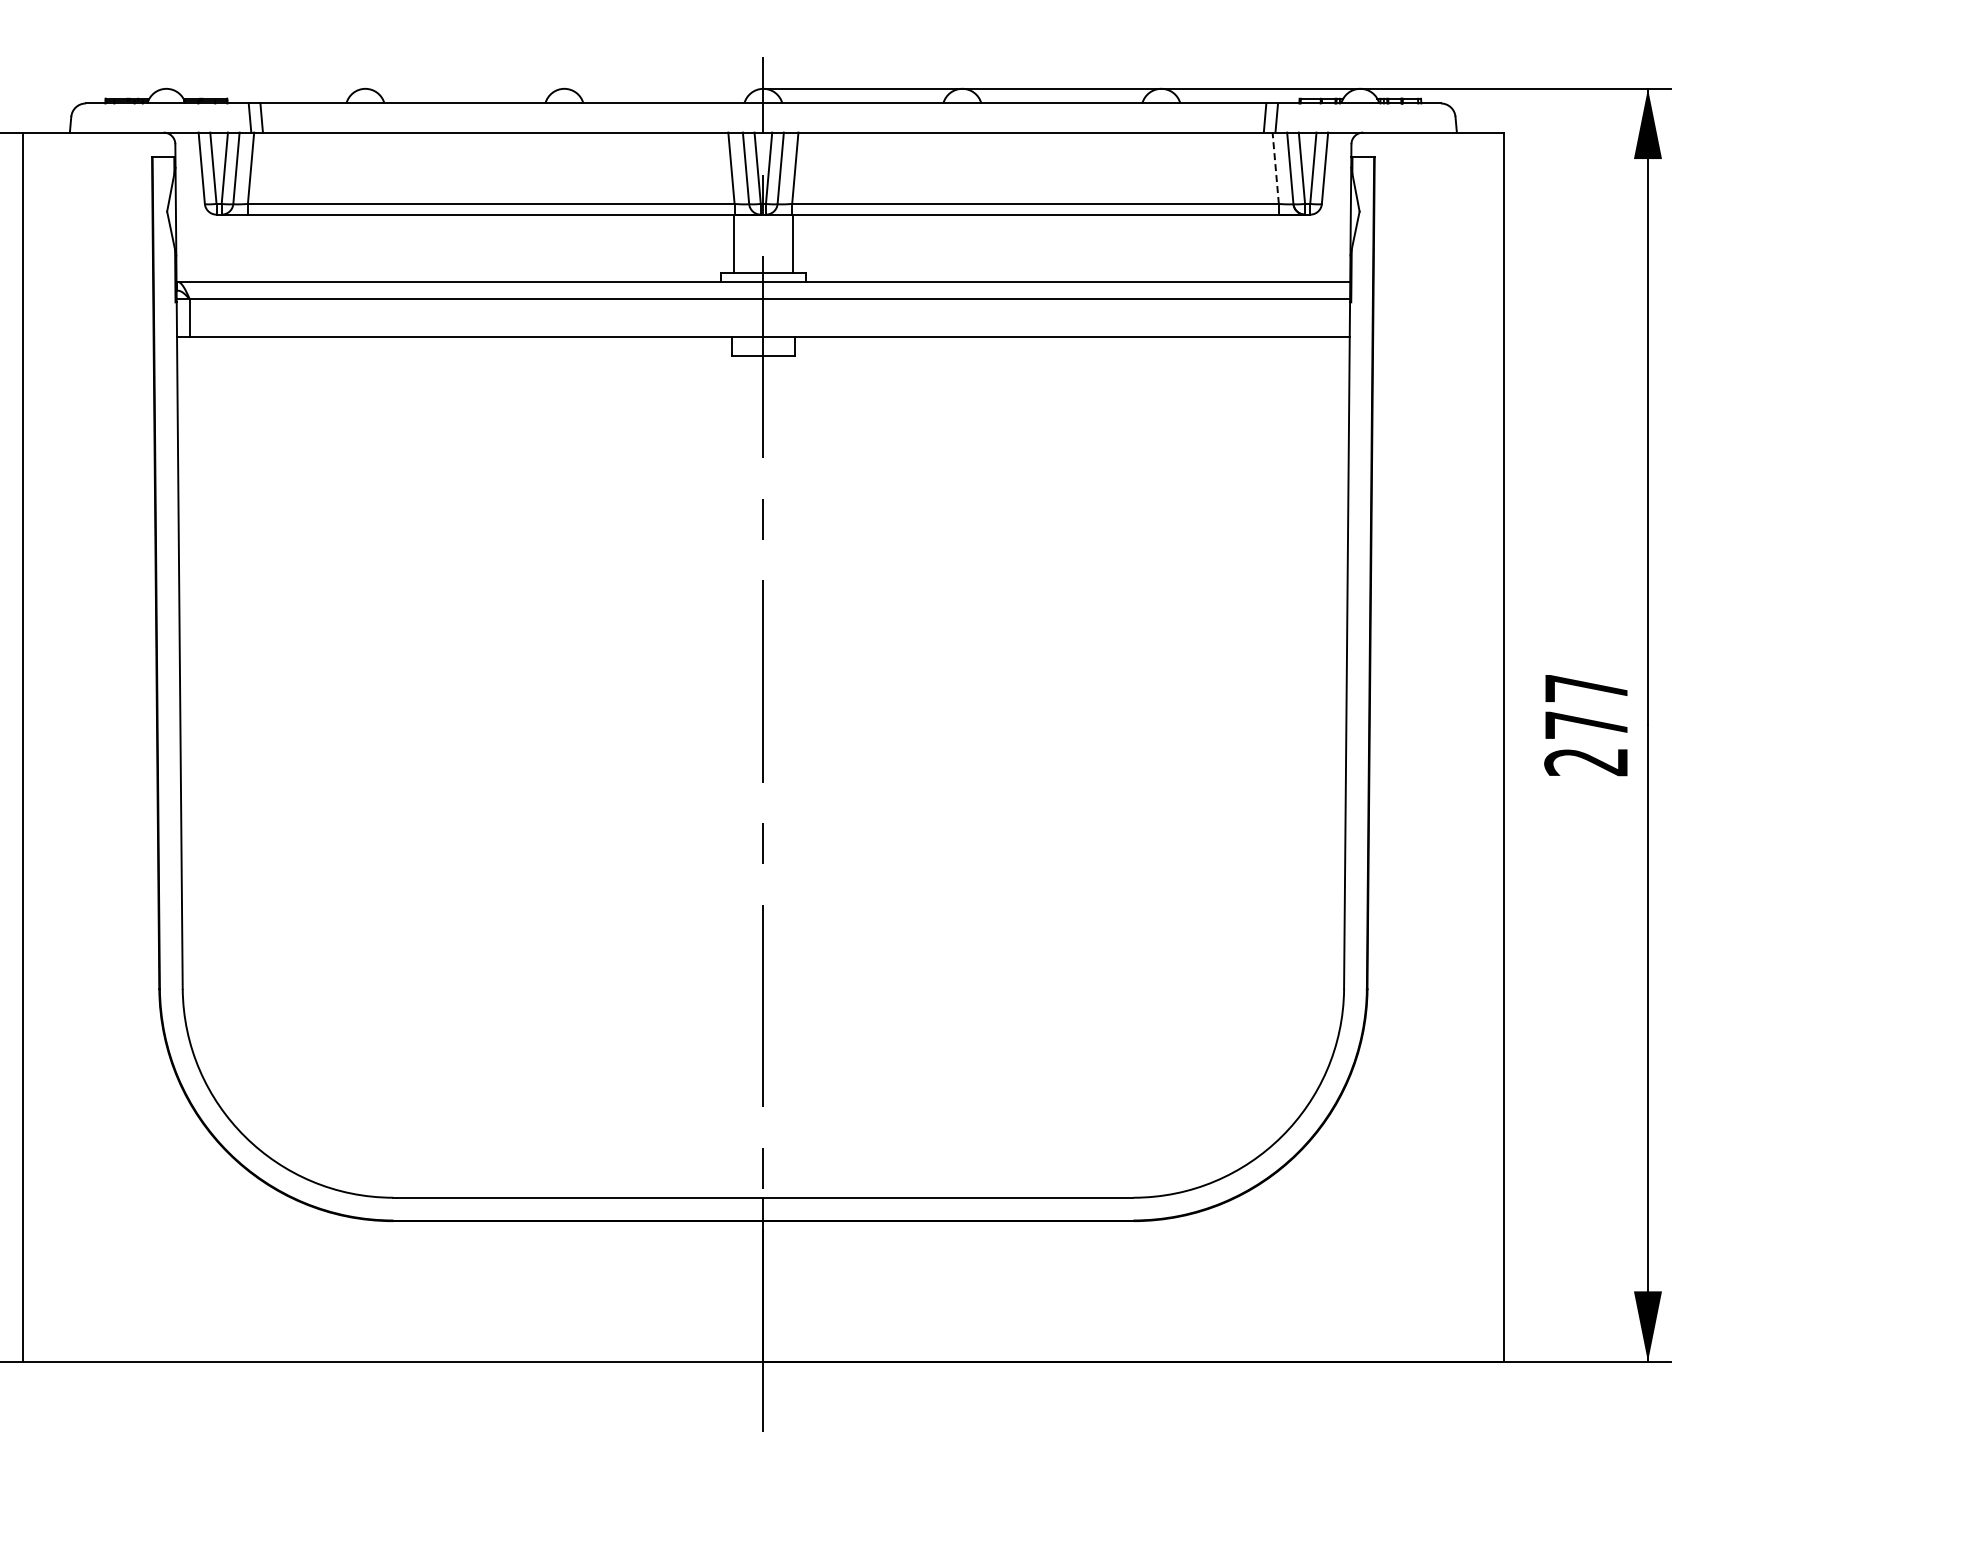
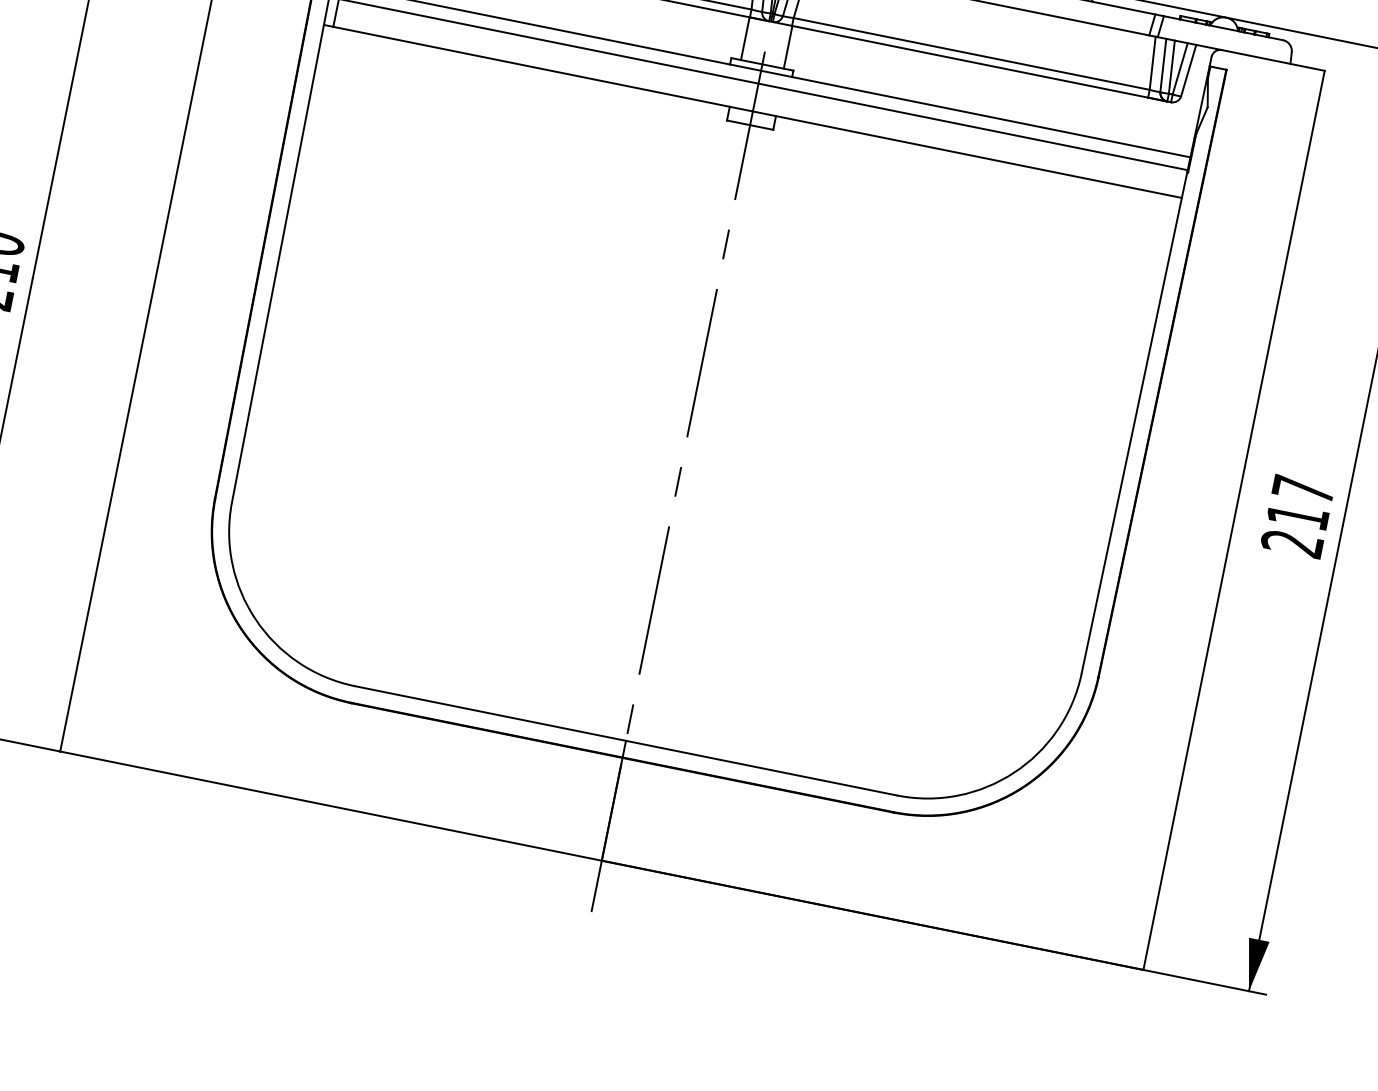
line: (1275, 168) -> (1152, 63), dashed -> solid
text: (1586, 724) -> (1297, 516), 277 -> 217

